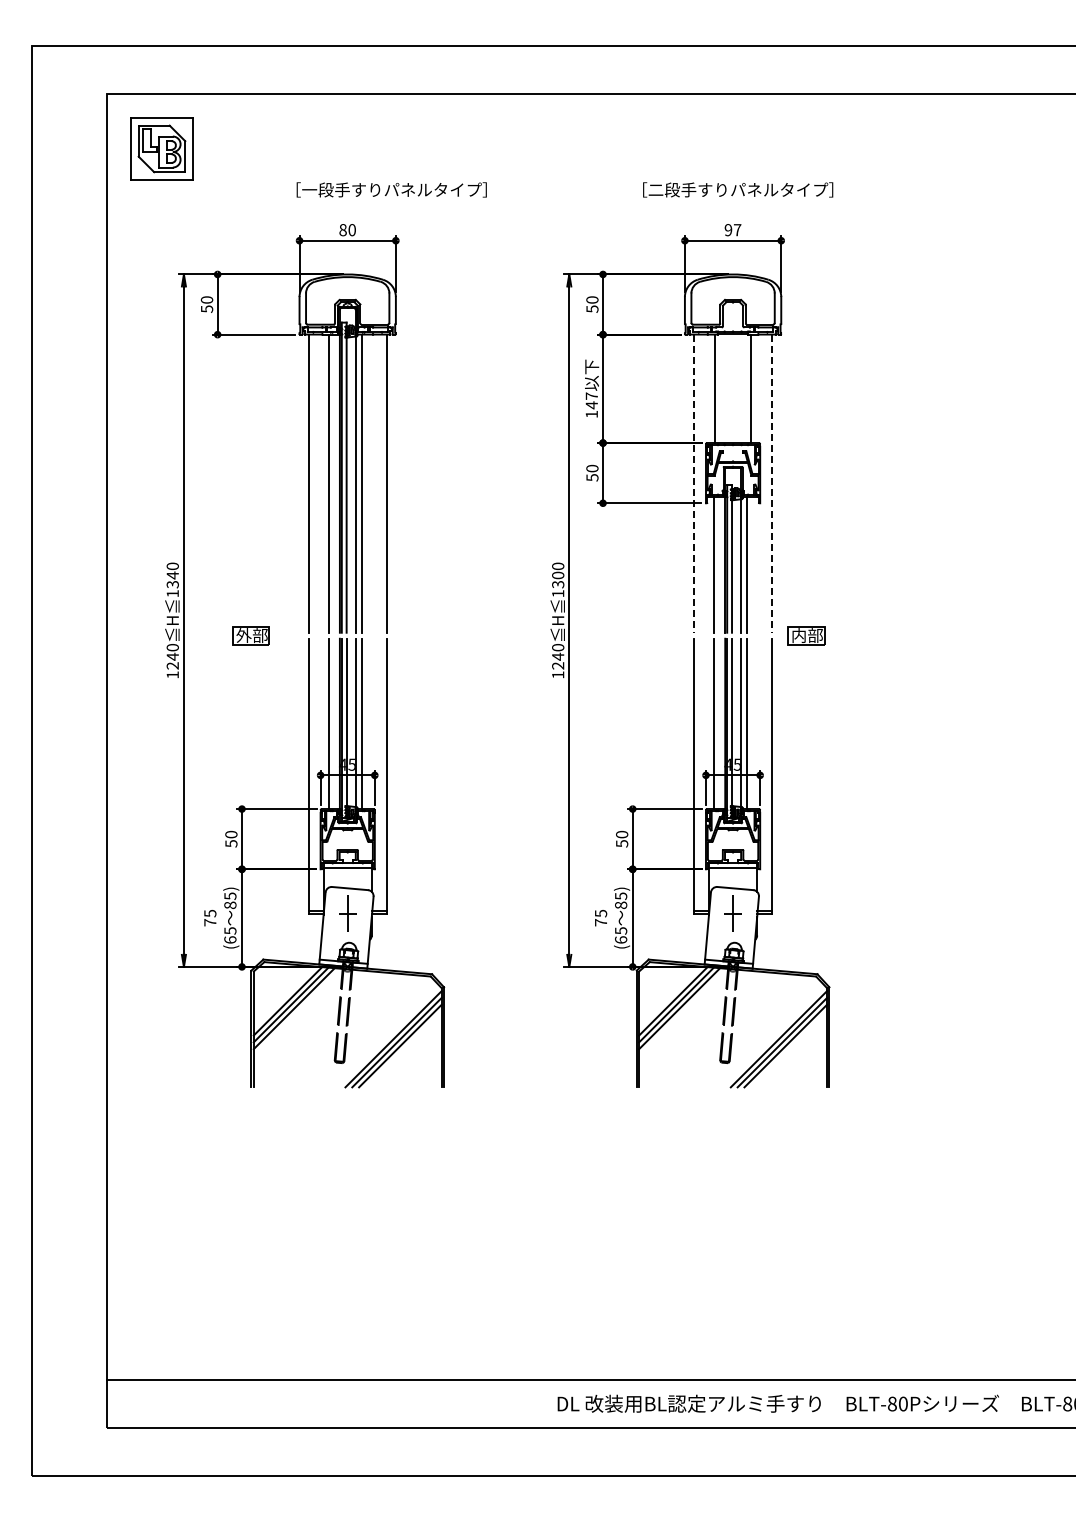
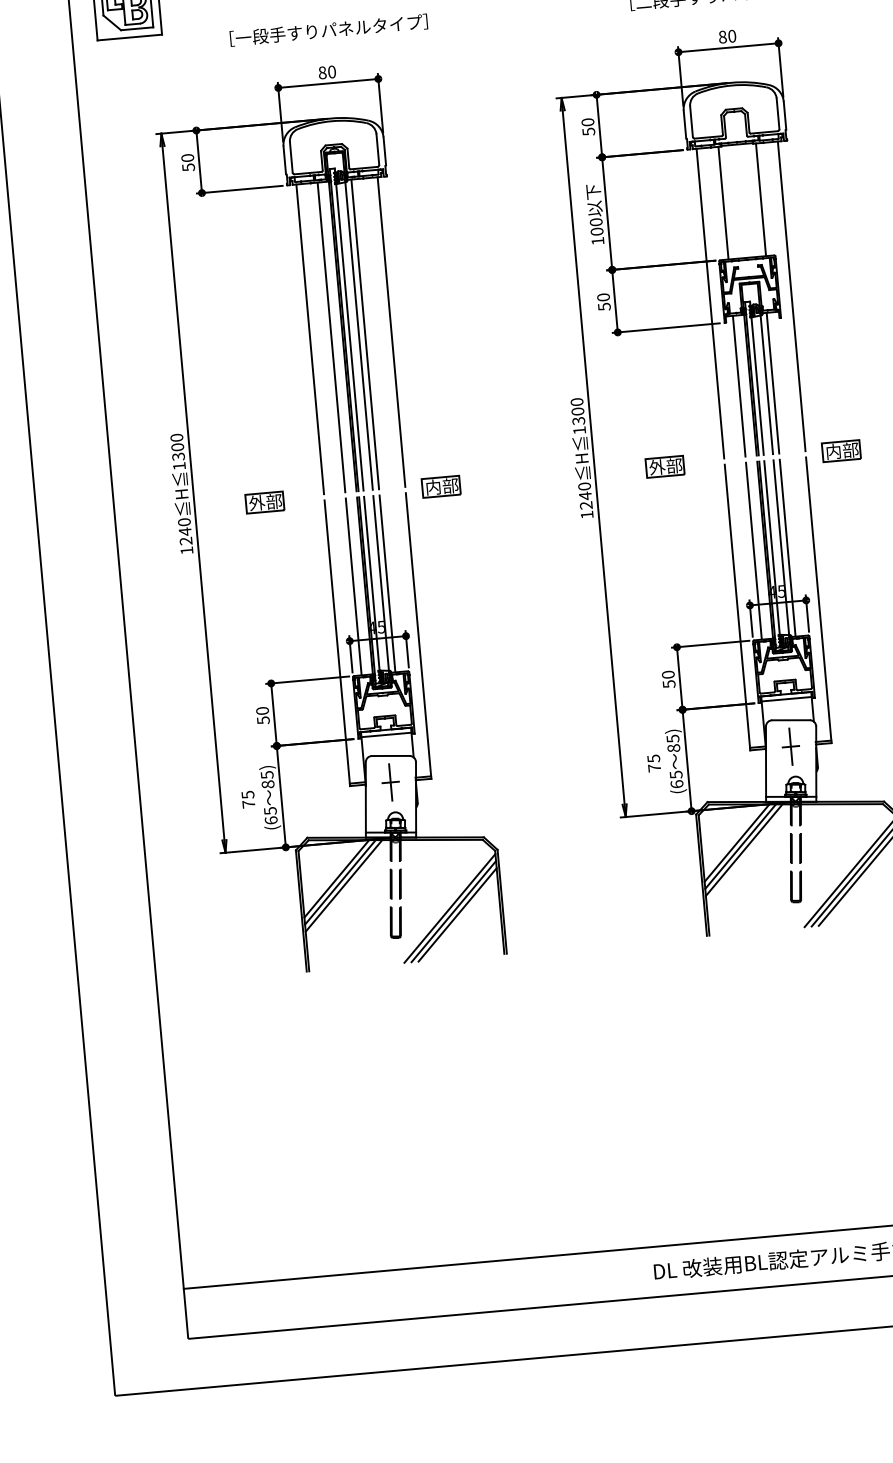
text: (391, 189) -> (328, 29), moved
text: (732, 230) -> (726, 37), 97 -> 80
text: (591, 400) -> (596, 226), 147 -> 100
line: (693, 484) -> (710, 304), dashed -> solid
line: (772, 484) -> (792, 297), dashed -> solid
text: (172, 575) -> (177, 447), 1340 -> 1300
part: (420, 635) -> (440, 486), added
part: (636, 635) -> (664, 466), added

